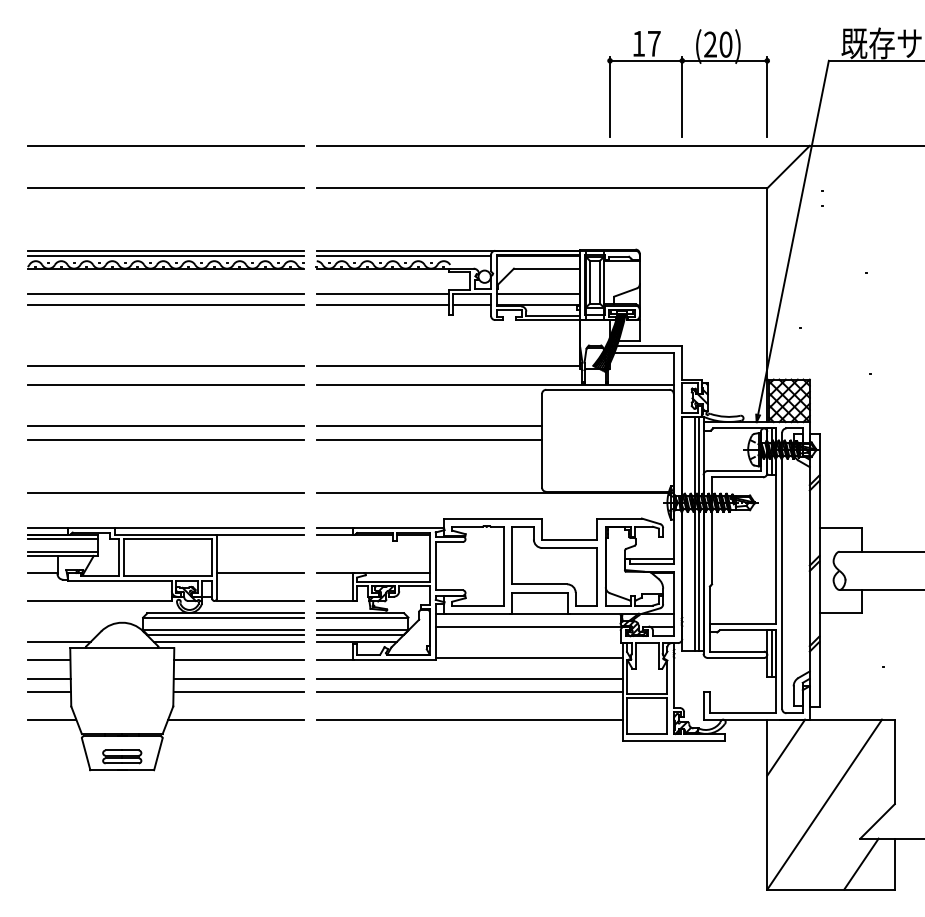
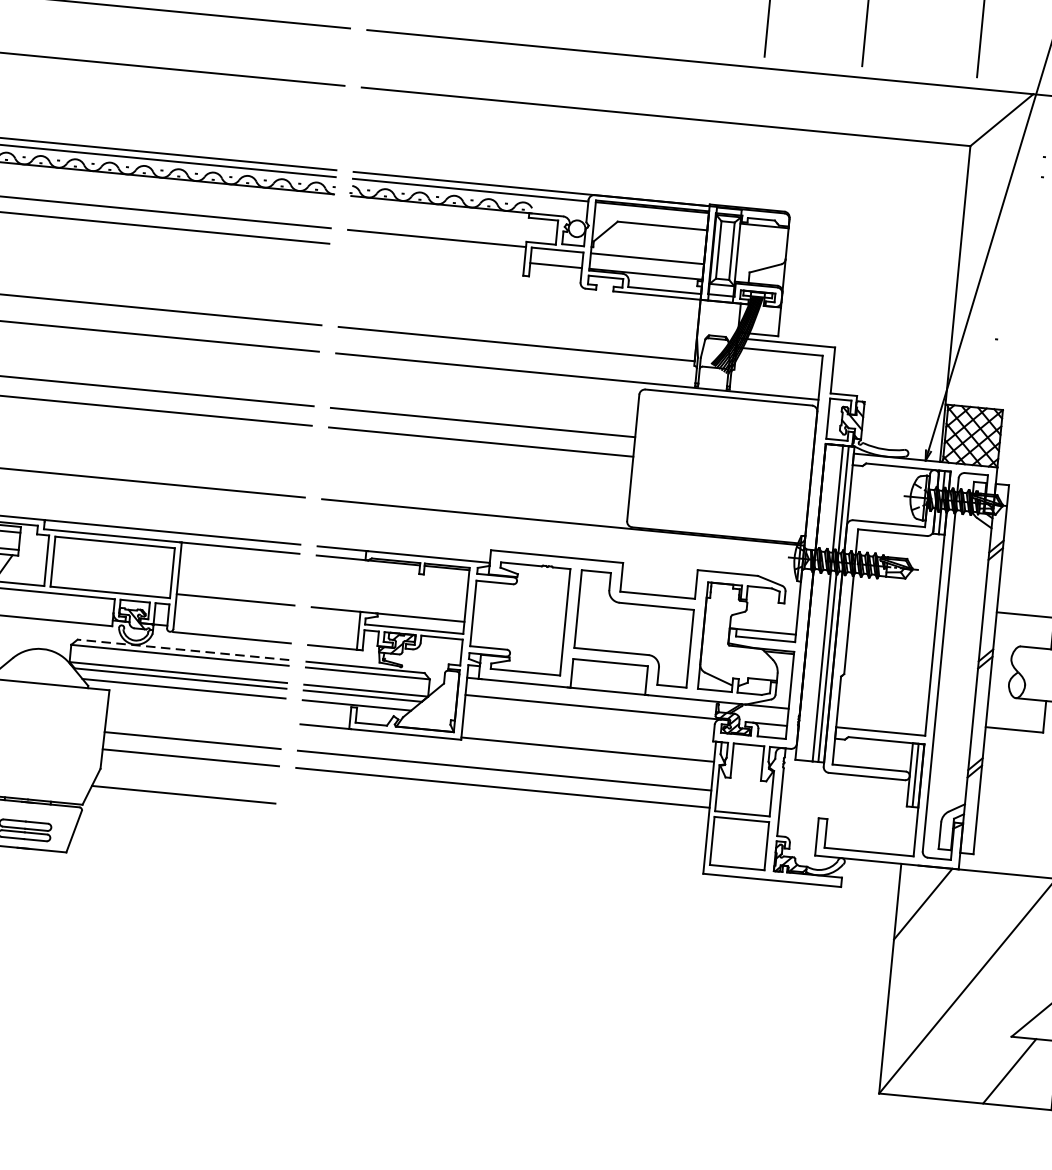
line: (382, 305) -> (435, 254), removed
line: (225, 613) -> (183, 650), solid -> dashed
line: (239, 659) -> (196, 713), removed
line: (469, 719) -> (498, 824), removed

